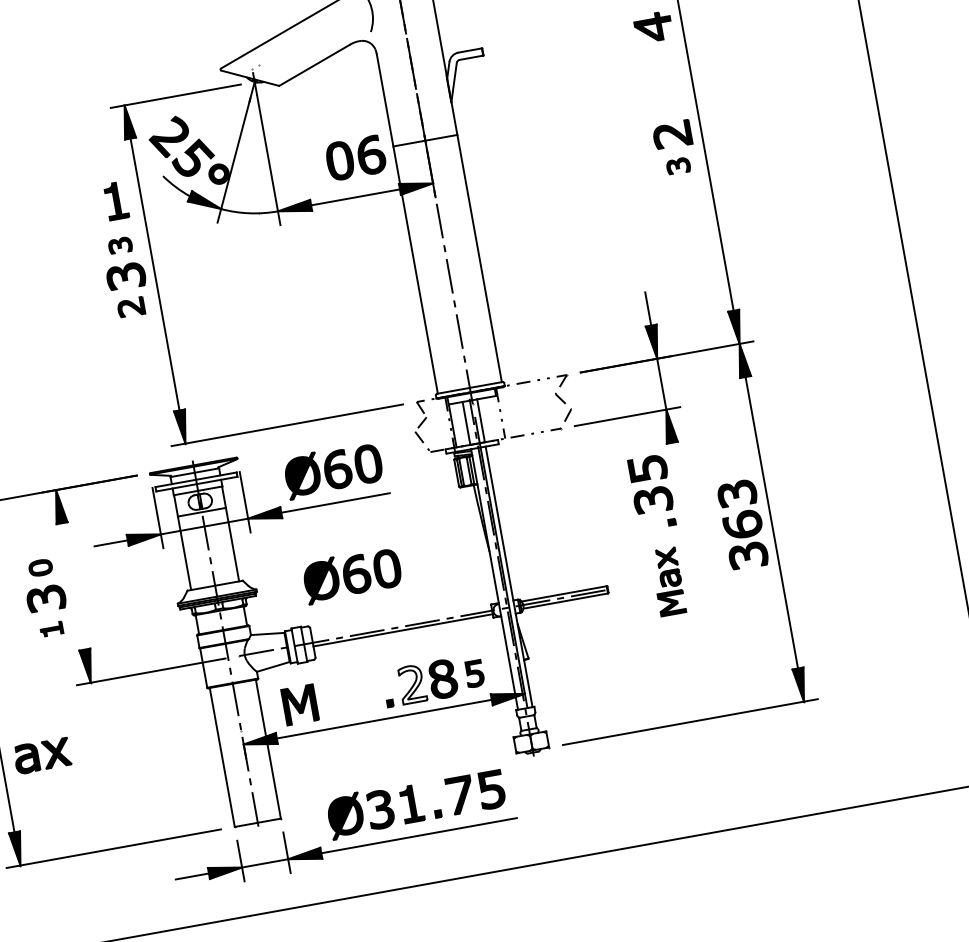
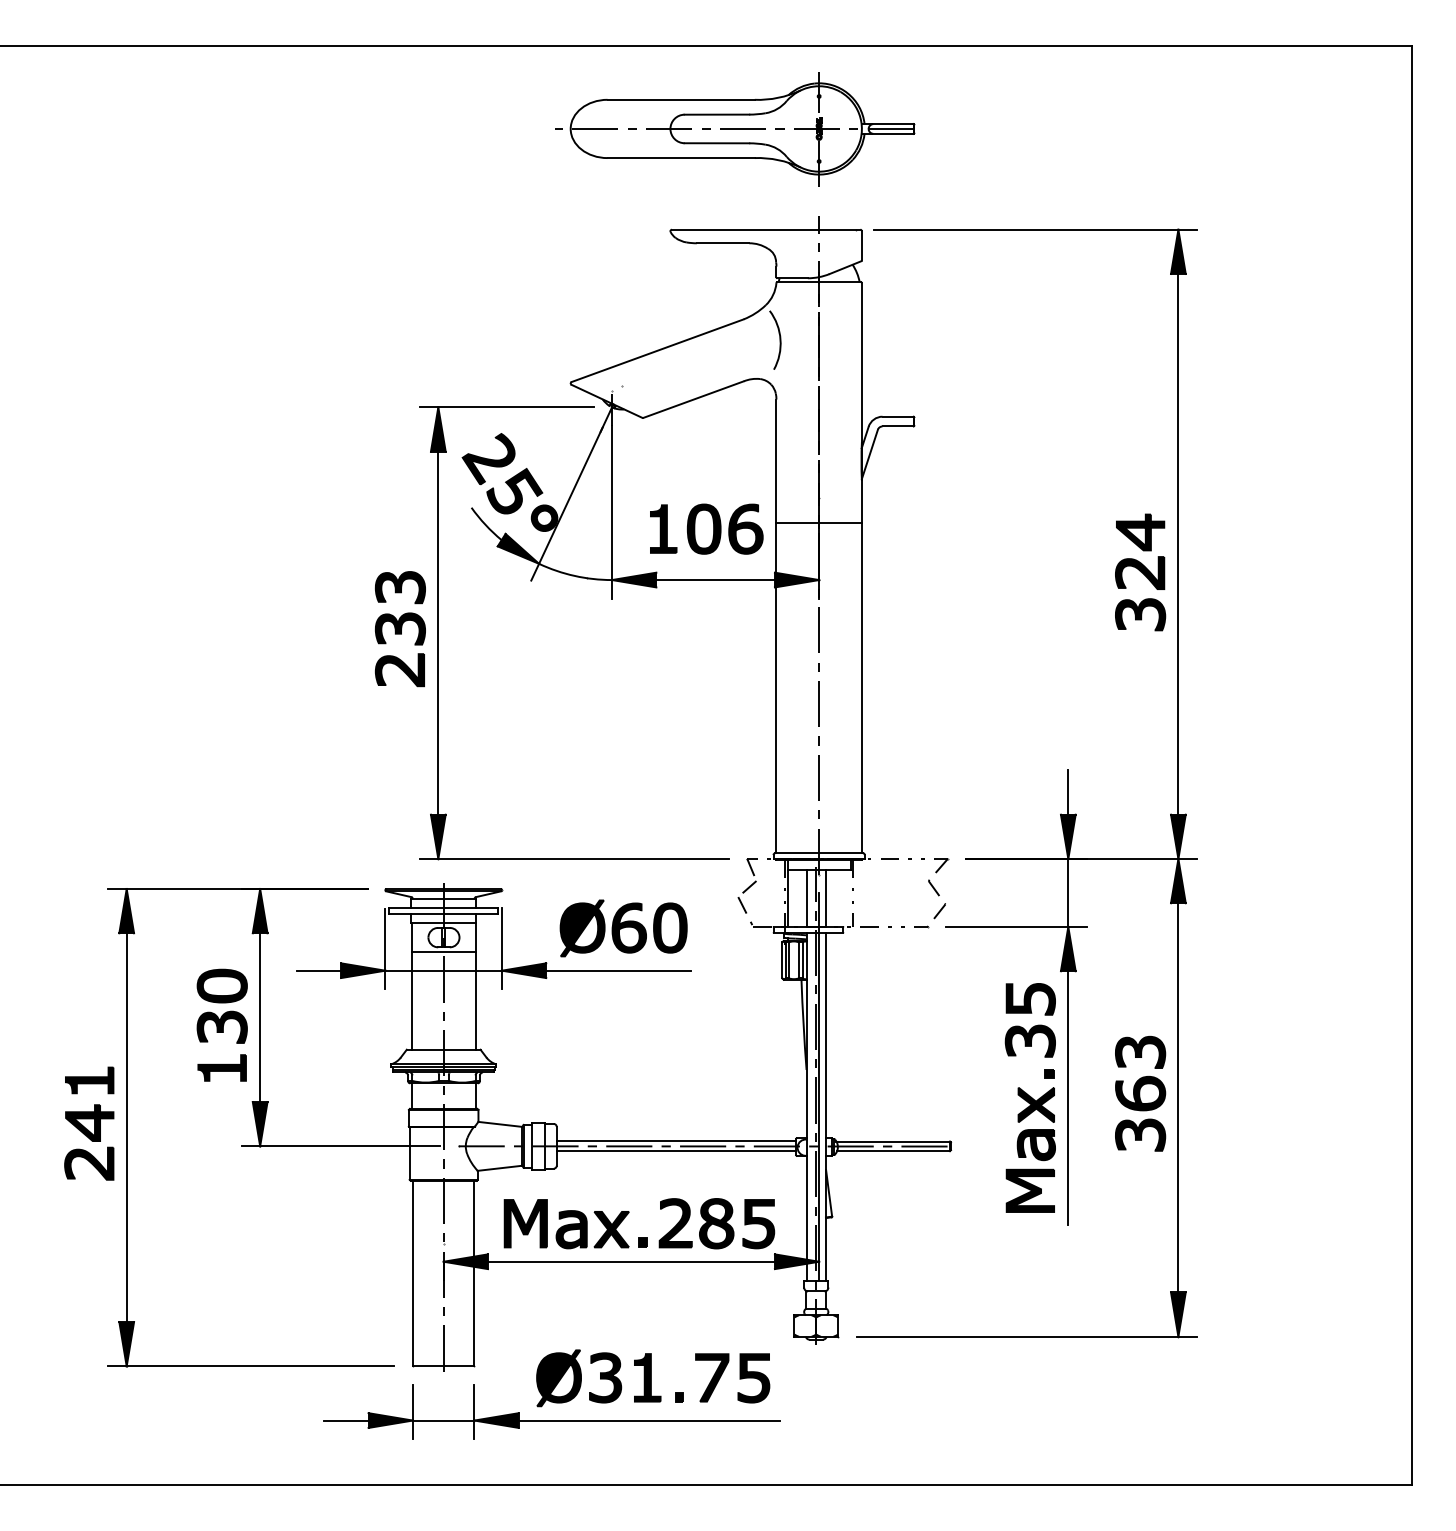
part: (653, 27) -> (1140, 532), moved
part: (678, 165) -> (1140, 614), size x1.67
part: (116, 200) -> (663, 528), moved
part: (119, 245) -> (399, 587), size x1.67
part: (131, 307) -> (399, 670), size x1.43
line: (689, 538) -> (1068, 1098), added
part: (40, 567) -> (221, 985), size x1.67
part: (352, 575) -> (623, 1068), removed
part: (668, 581) -> (1030, 1149), size x1.43
line: (73, 586) -> (260, 1017), added
line: (401, 623) -> (676, 1141), added
part: (51, 628) -> (221, 1067), size x1.67
part: (474, 674) -> (758, 1224), size x1.43
fill: (412, 684) -> (675, 1223), added
part: (42, 755) -> (592, 1229), moved

